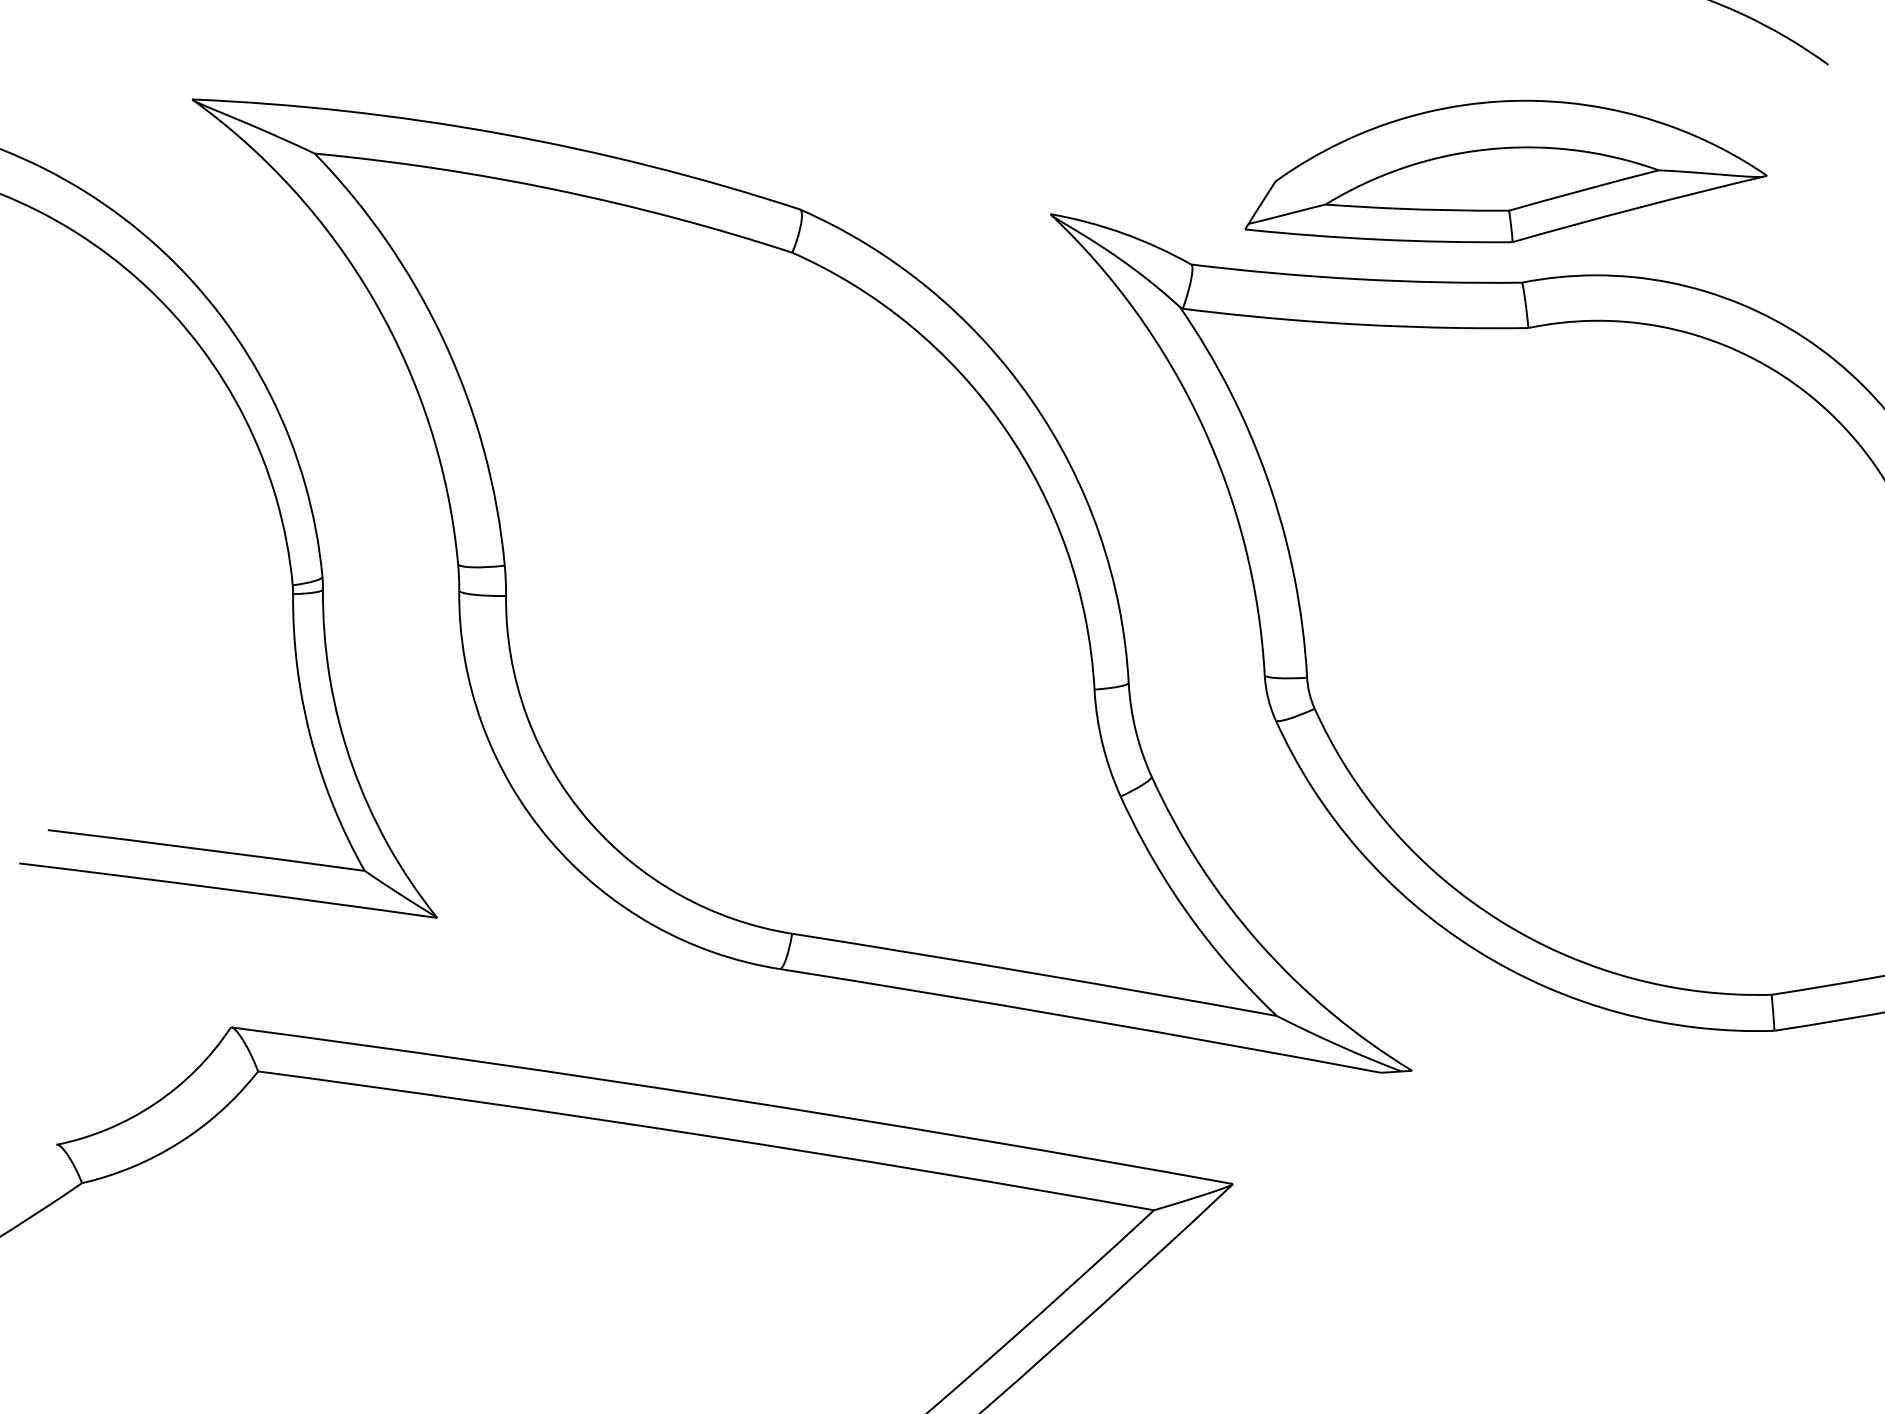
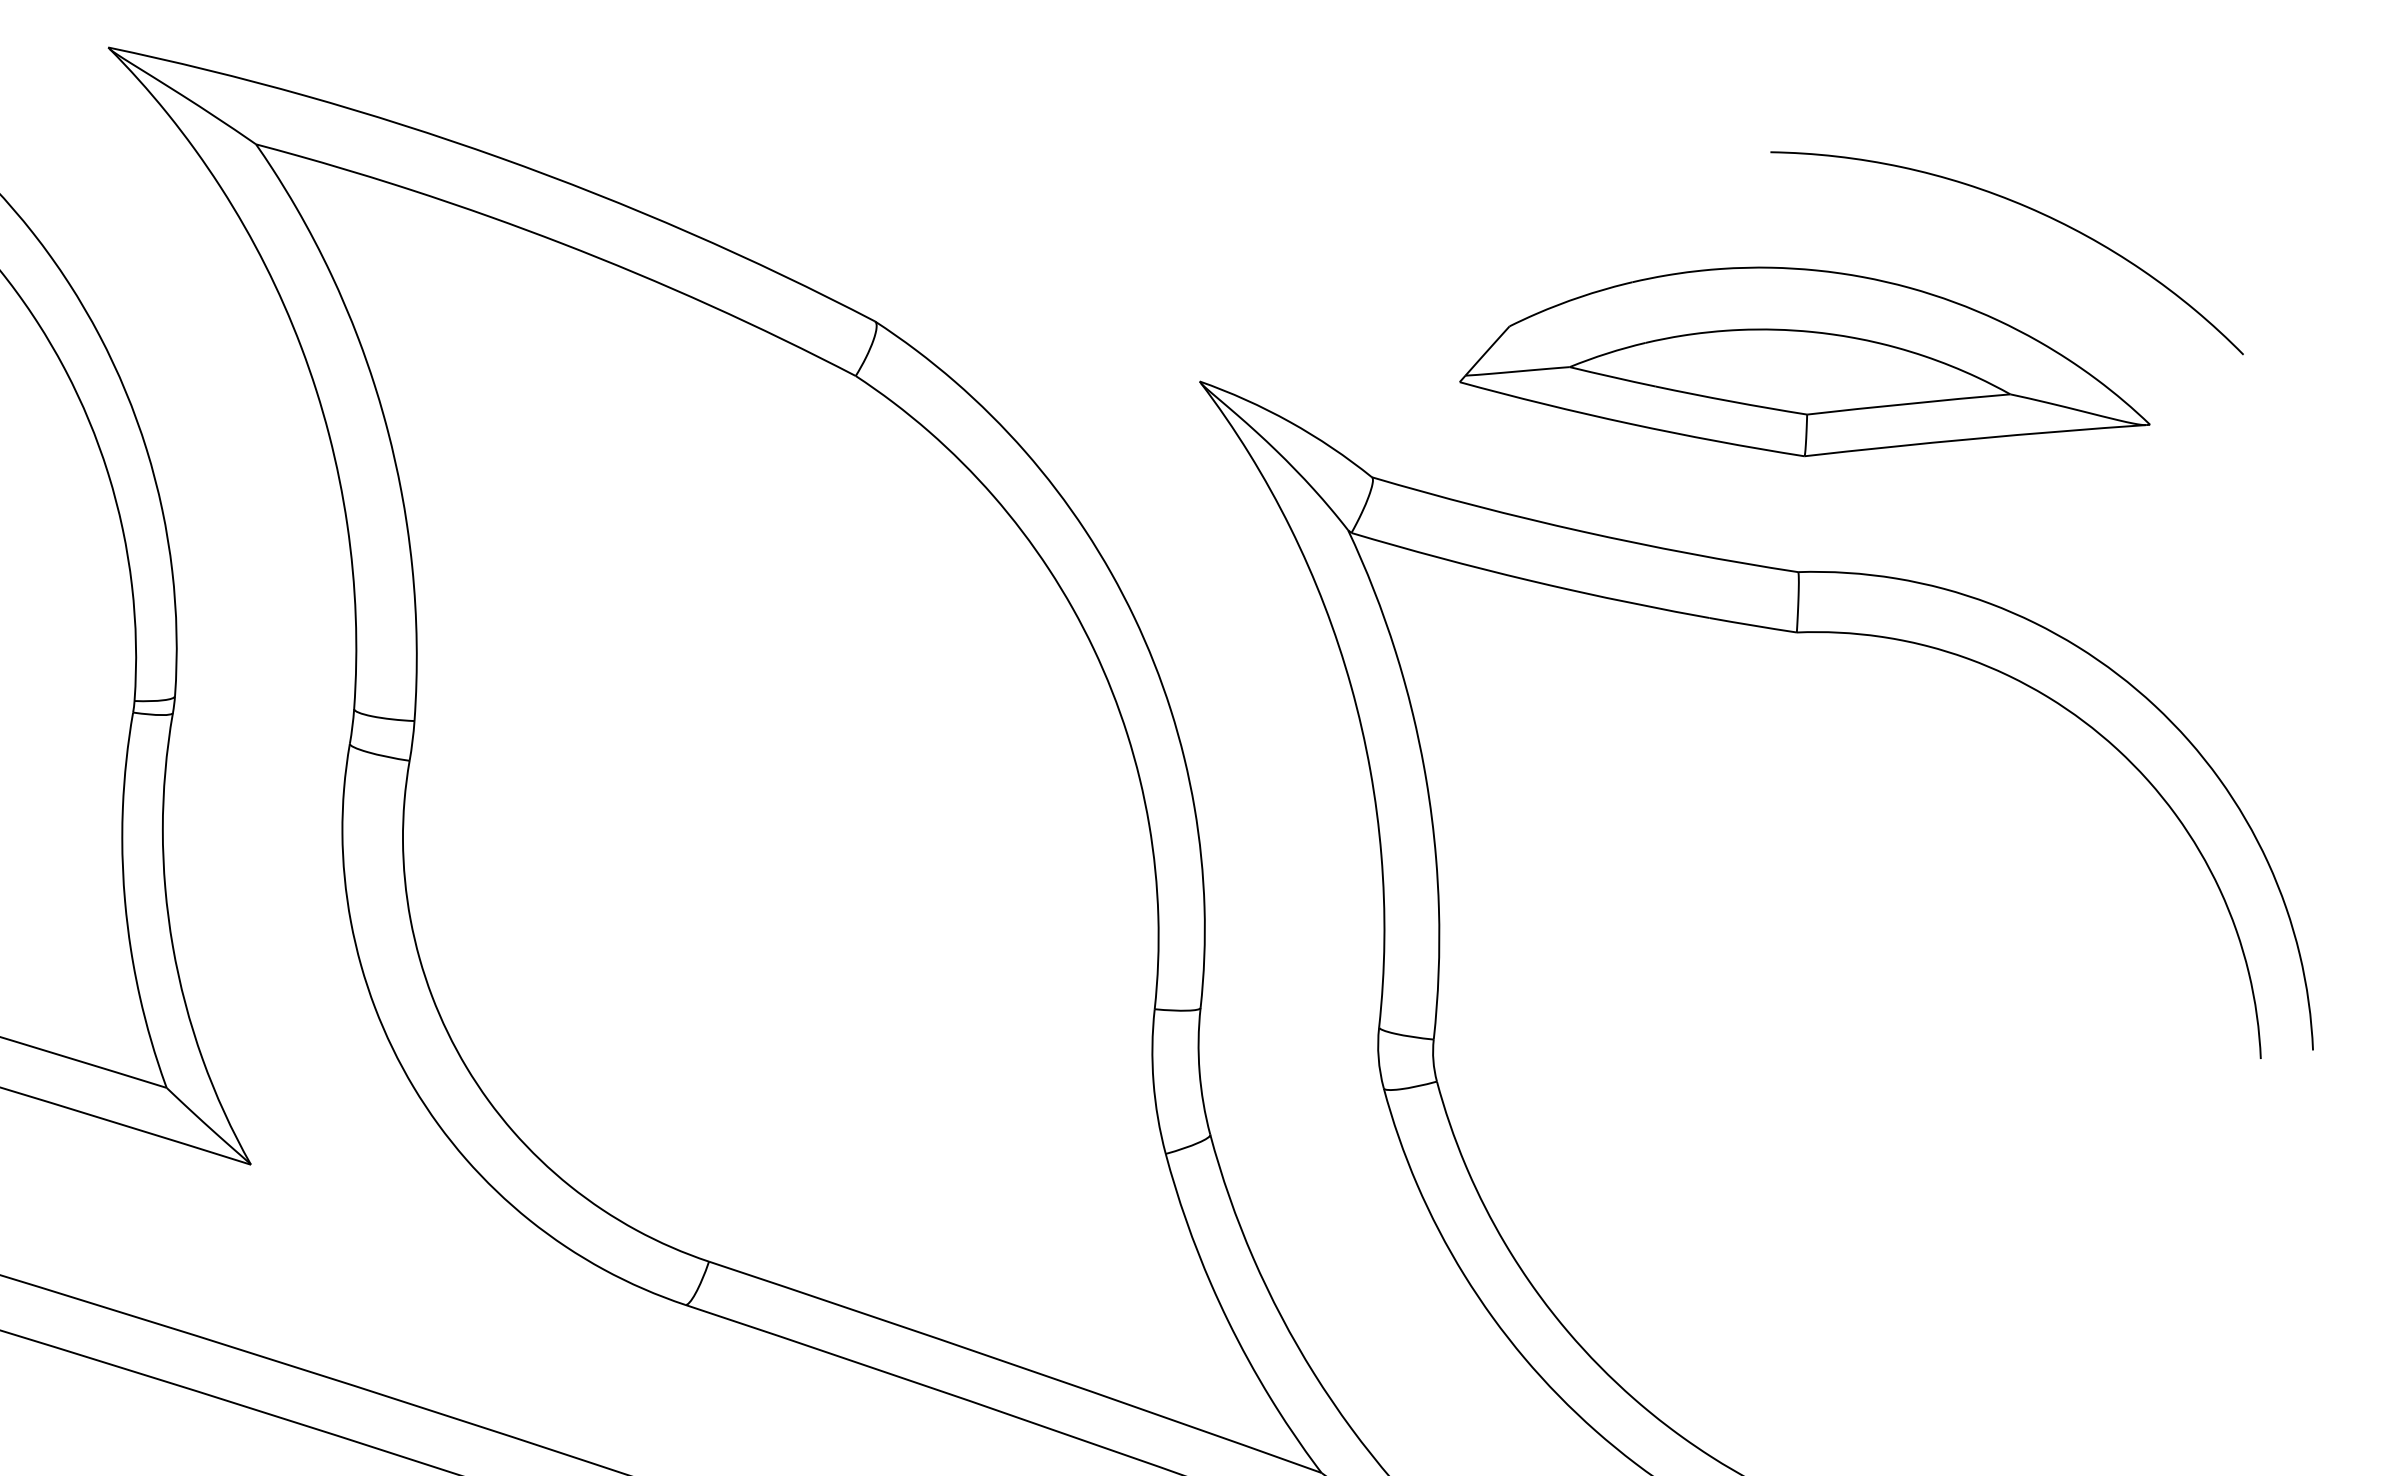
part: (1505, 171) -> (1810, 362), moved

